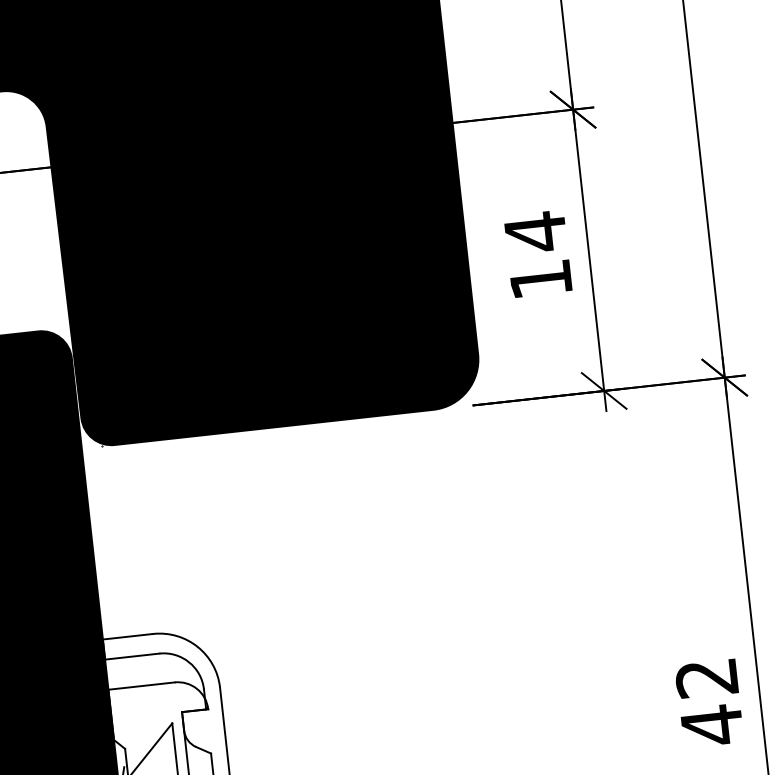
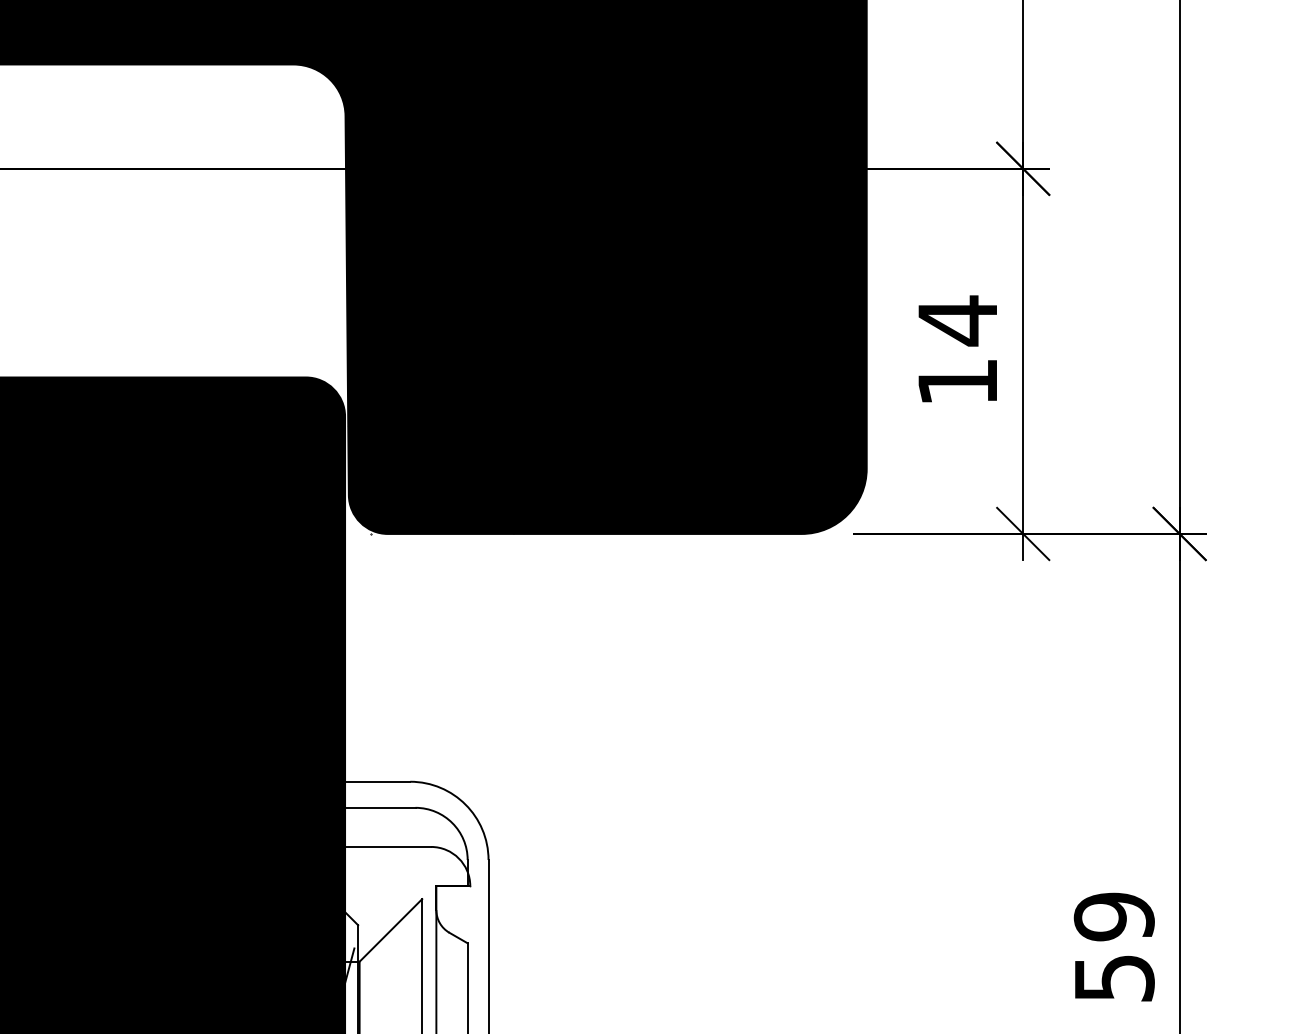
text: (708, 702) -> (1113, 948), 42 -> 59

